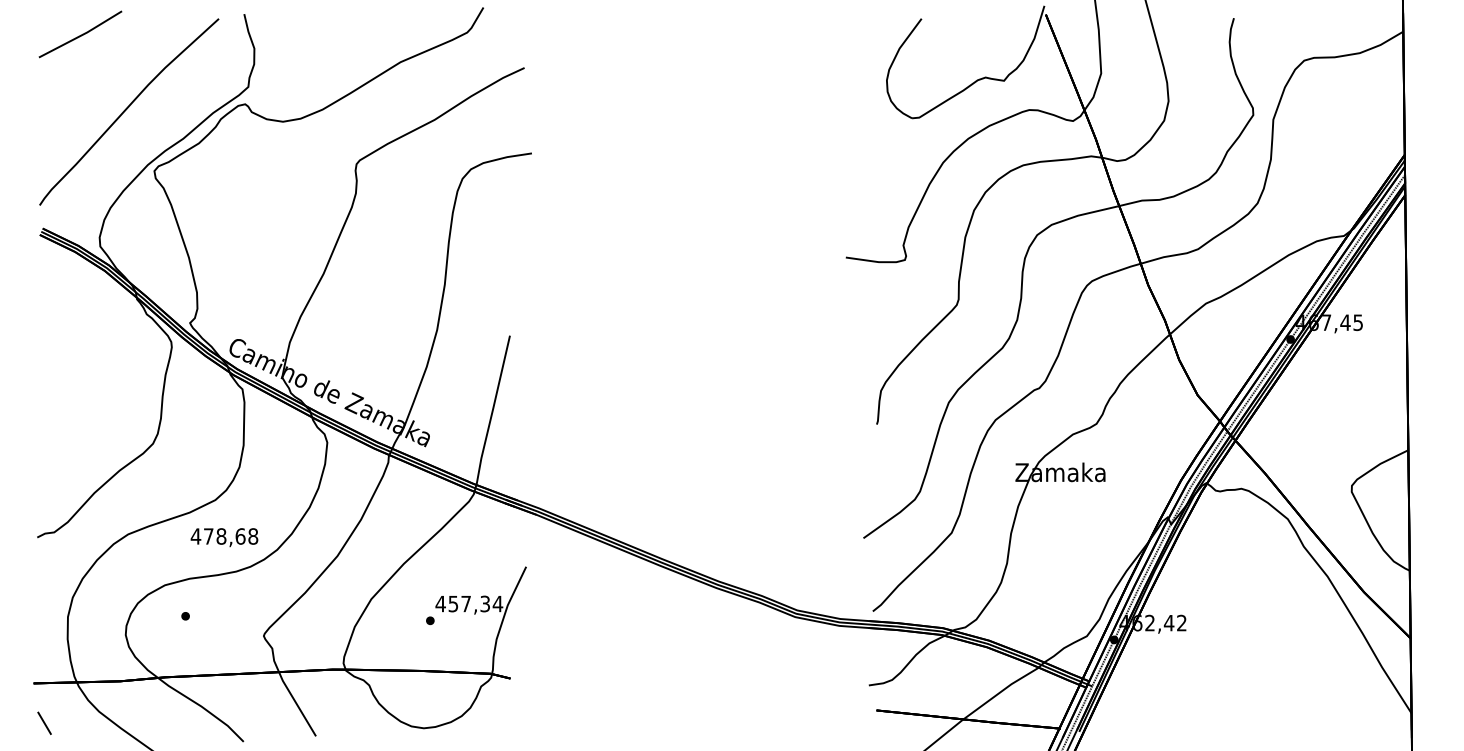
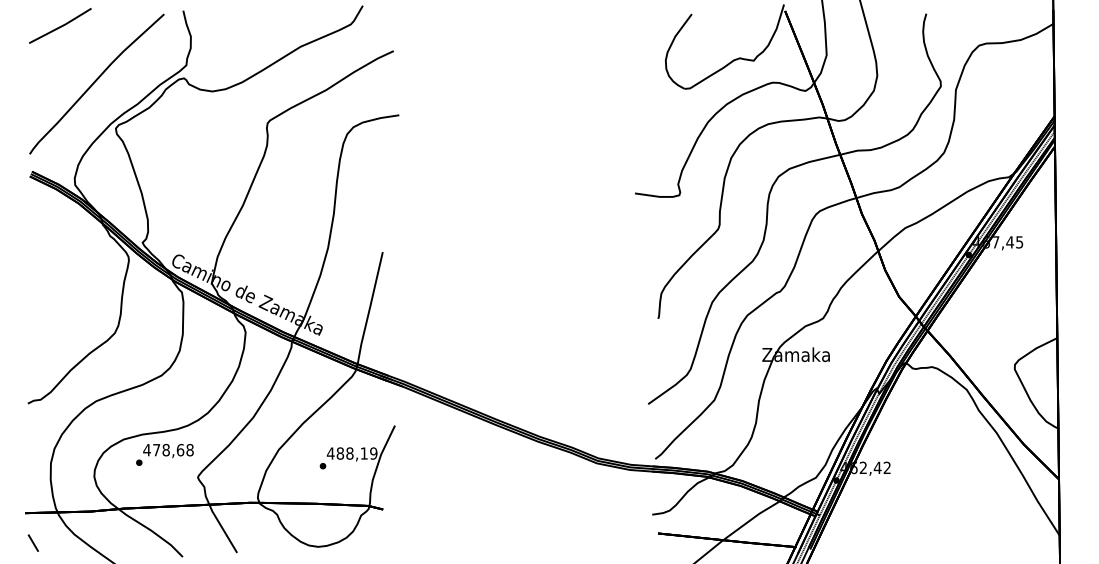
text: (224, 537) -> (168, 450), moved
text: (475, 603) -> (356, 453), 457,34 -> 488,19

